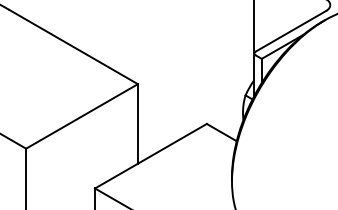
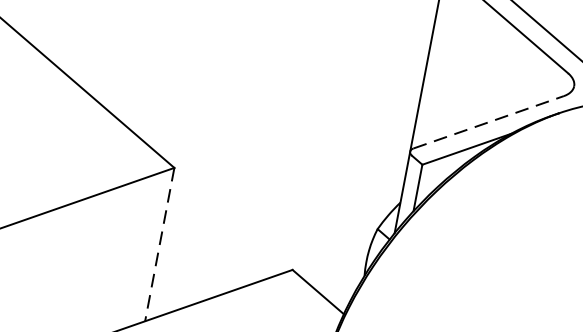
line: (290, 31) -> (487, 122), solid -> dashed
line: (137, 123) -> (159, 243), solid -> dashed

